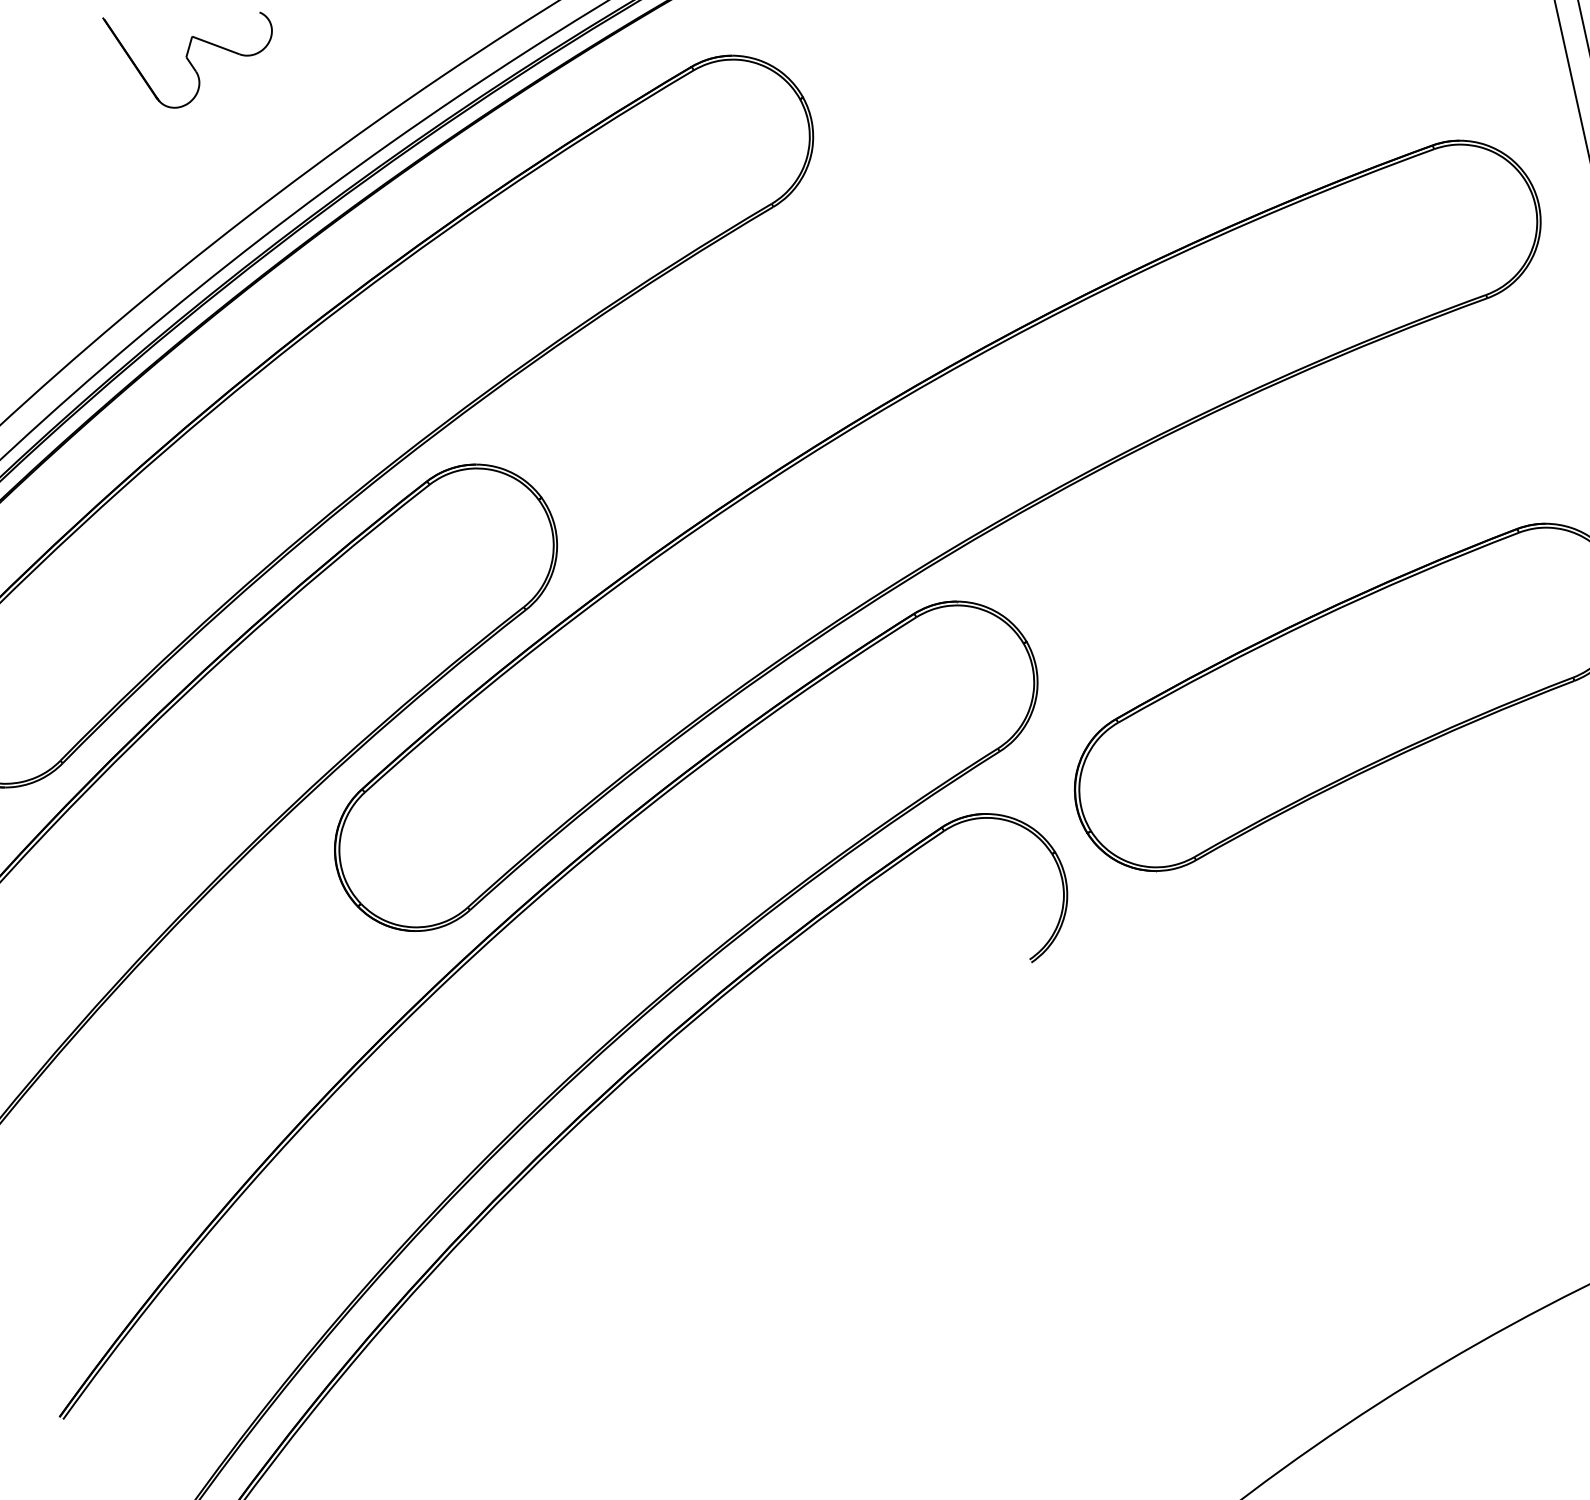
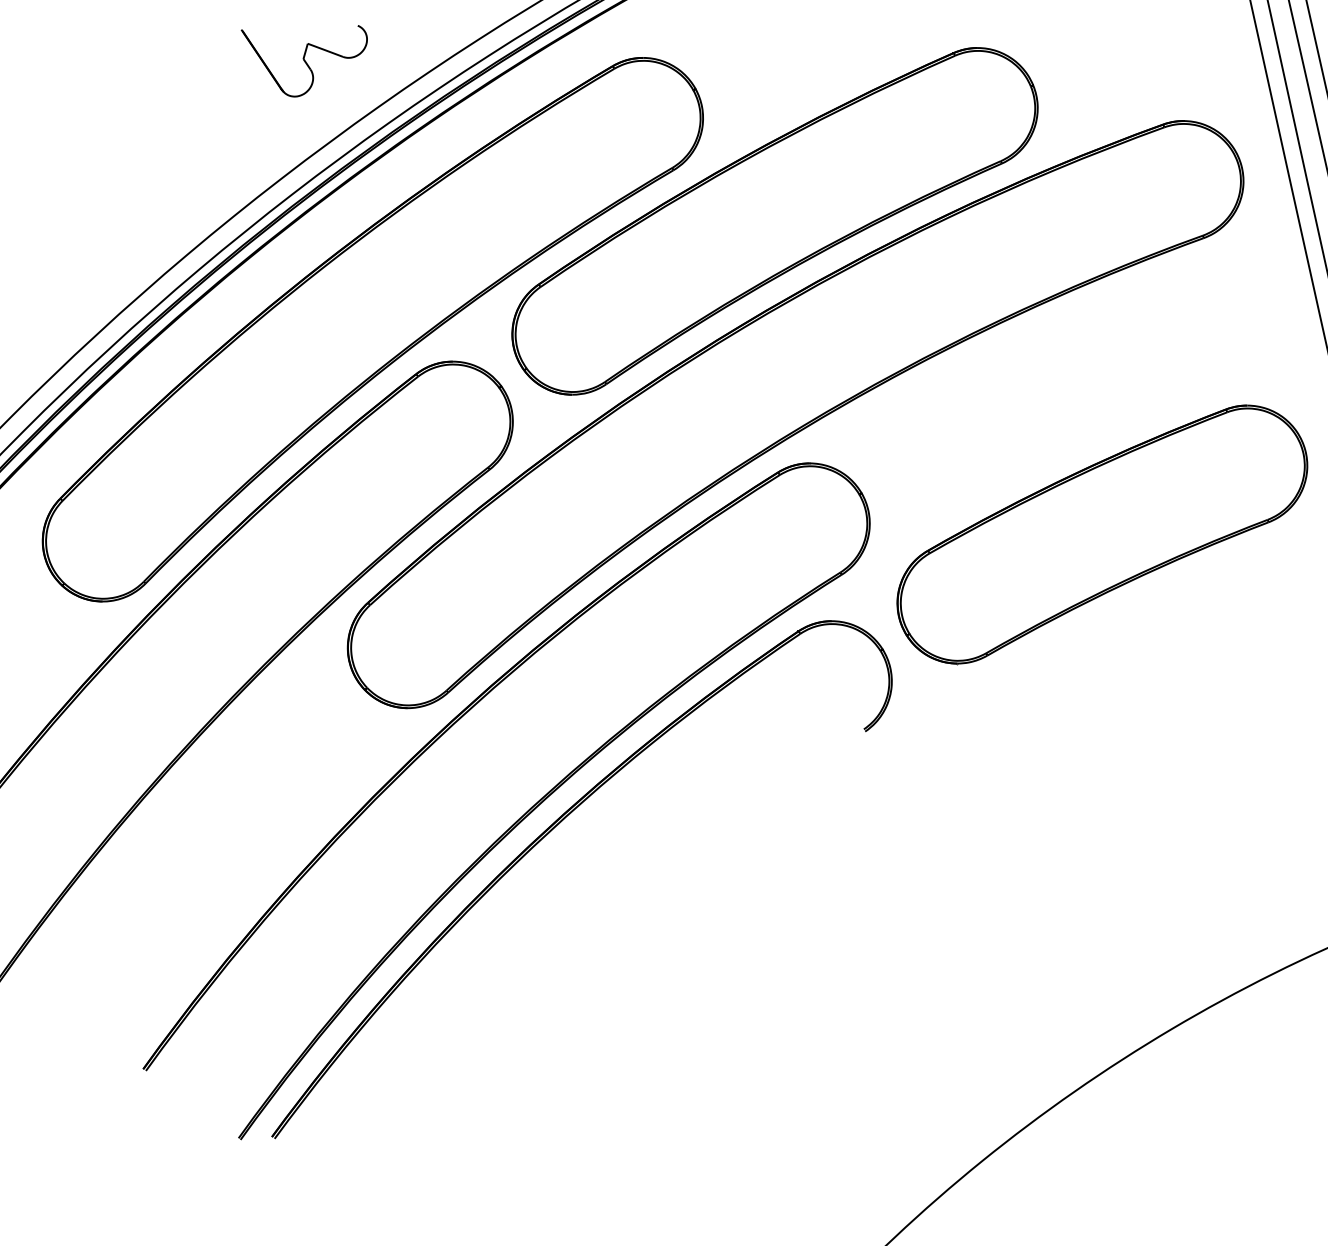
part: (186, 60) -> (303, 61), moved
part: (909, 275) -> (774, 221), added

